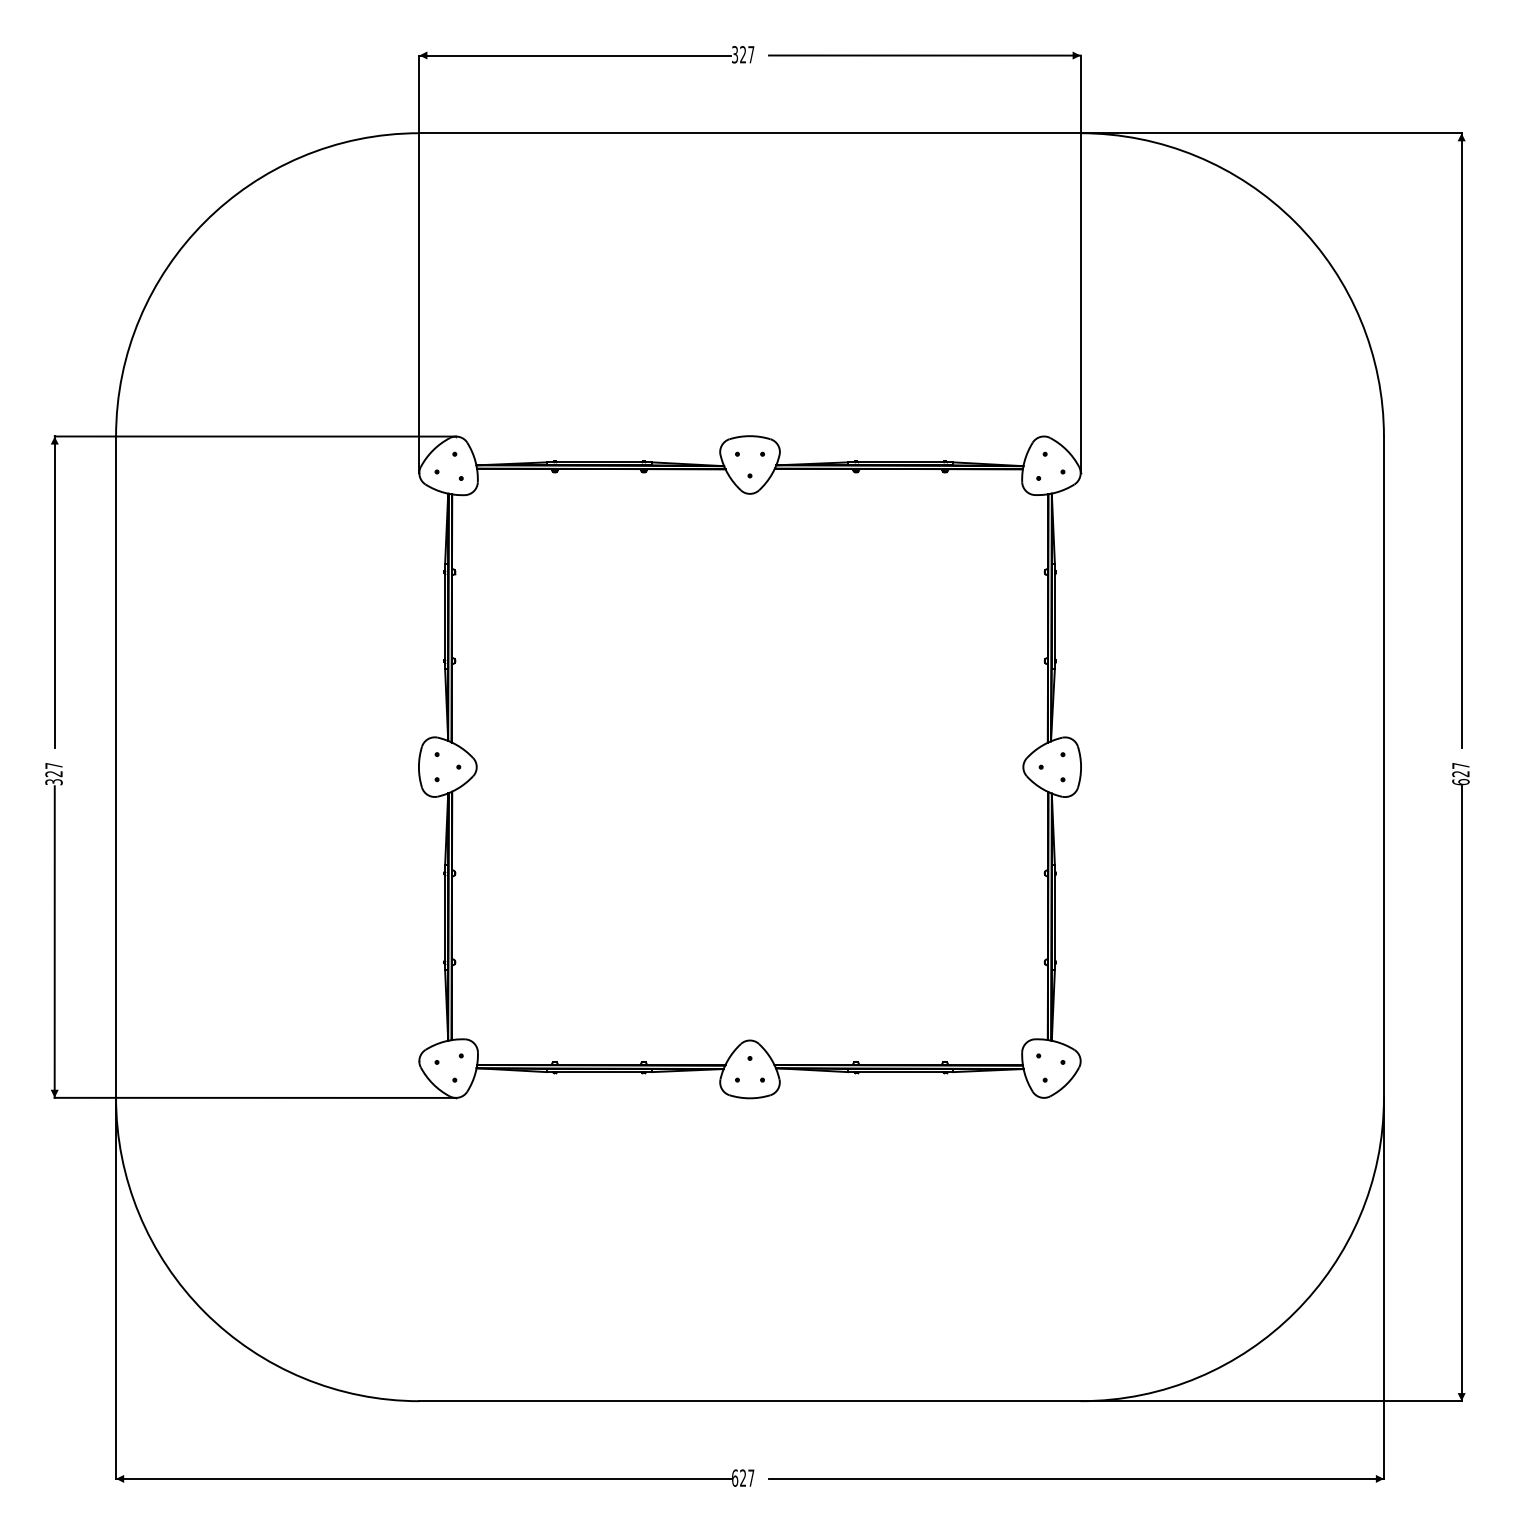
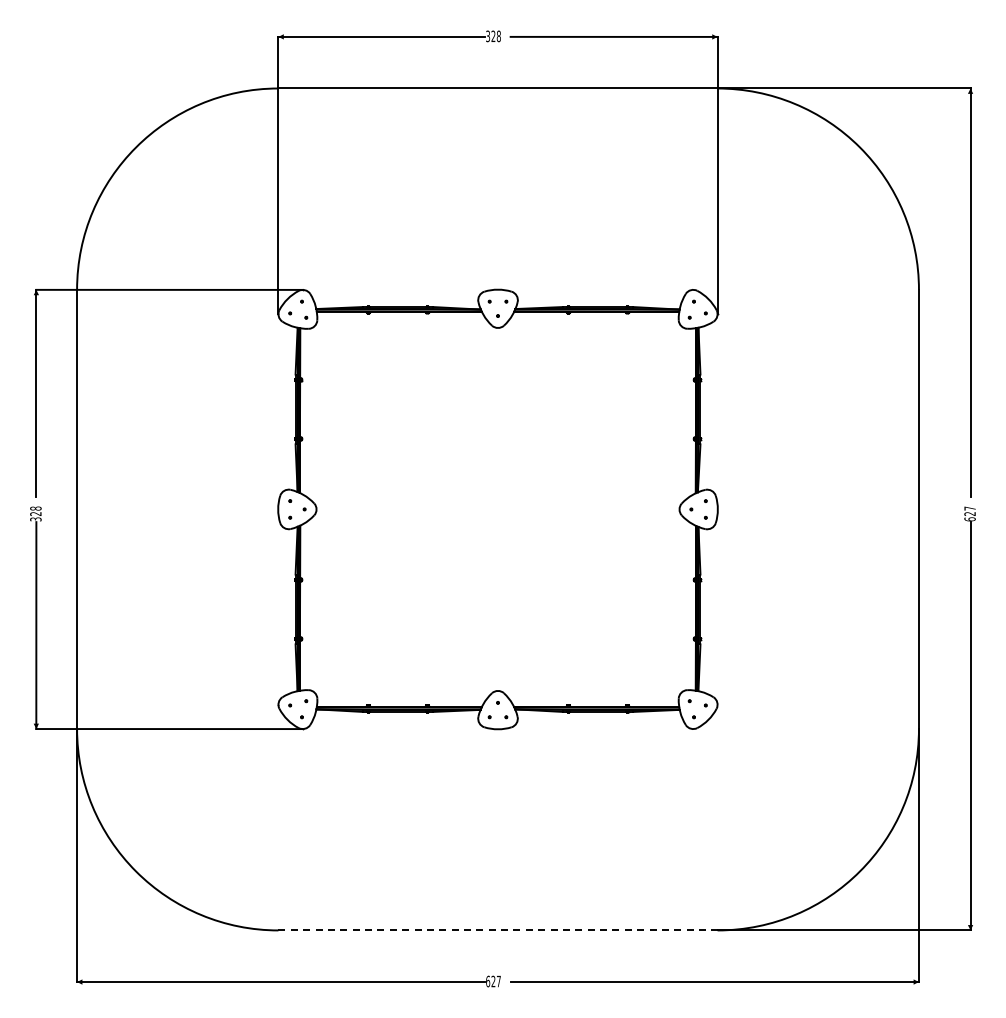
text: (750, 54) -> (498, 36), 327 -> 328
text: (53, 765) -> (35, 508), 327 -> 328
line: (750, 1401) -> (498, 930), solid -> dashed

